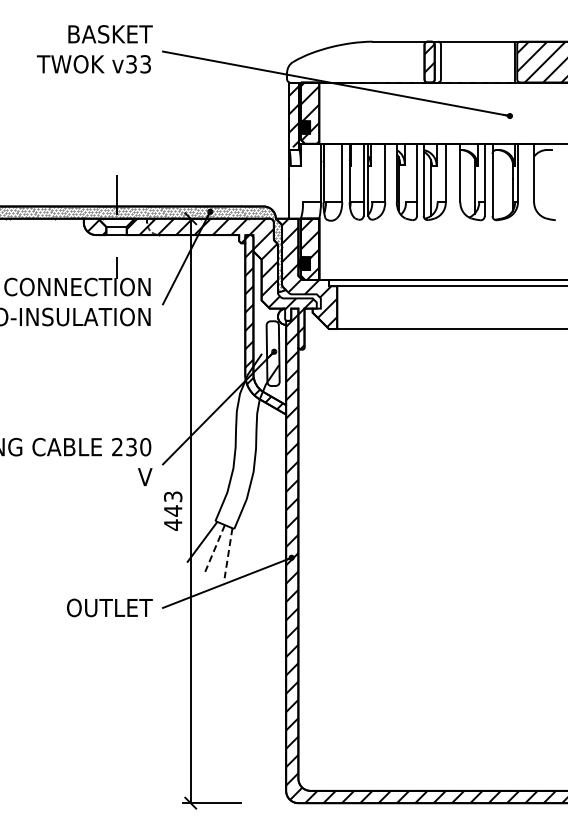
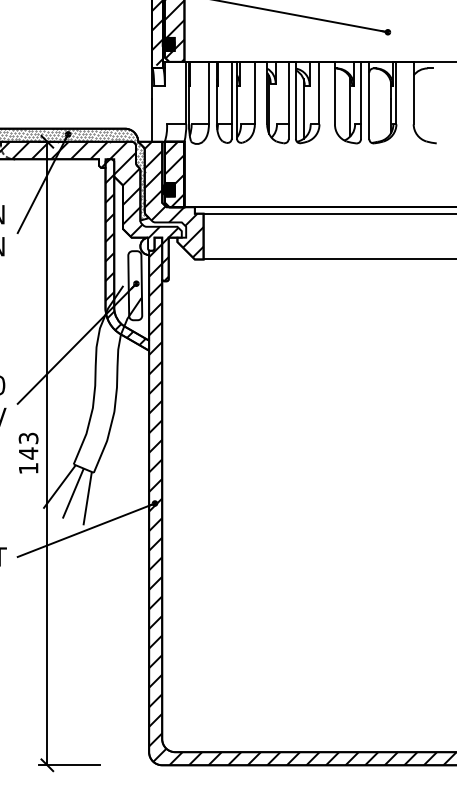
text: (173, 524) -> (28, 467), 443 -> 143
line: (214, 548) -> (72, 493), dashed -> solid
line: (228, 553) -> (87, 498), dashed -> solid

